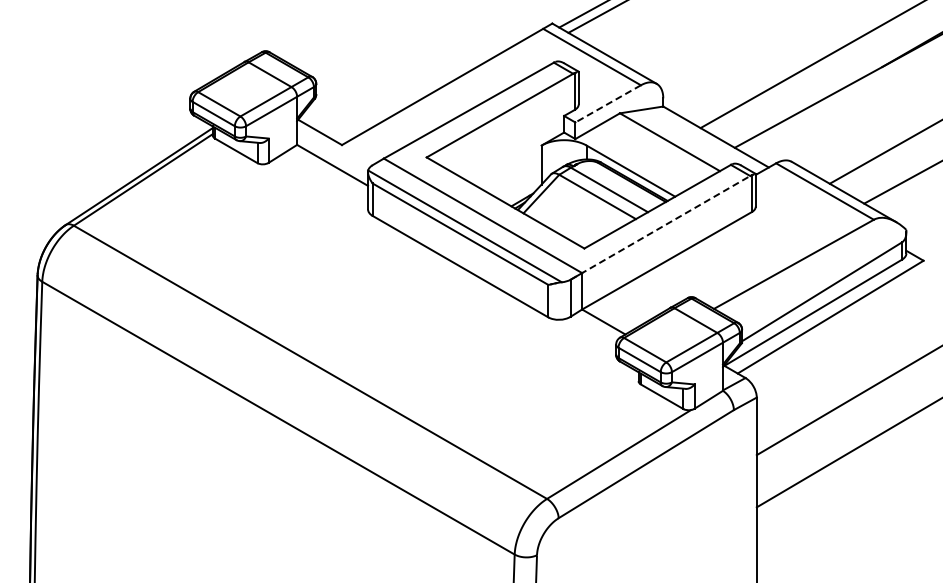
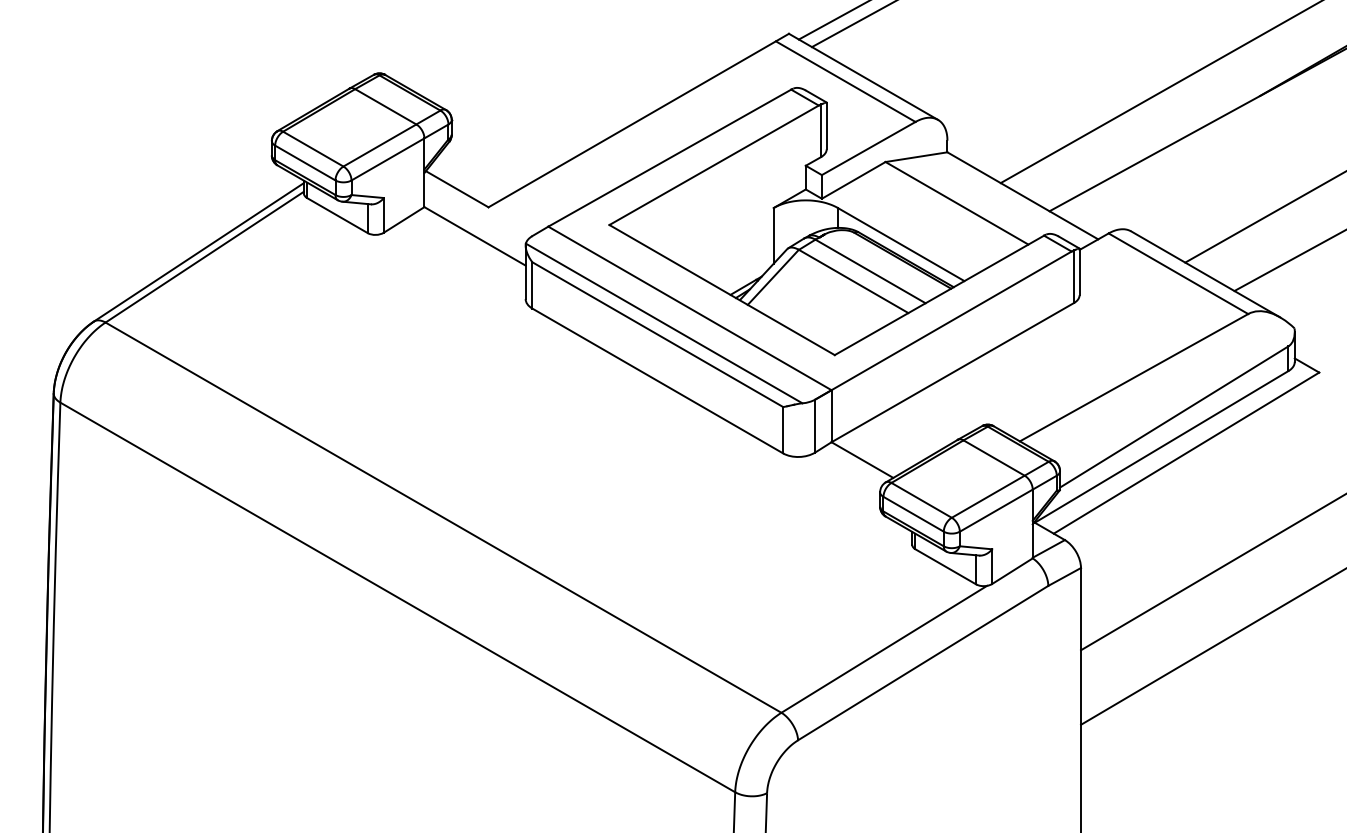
line: (608, 103) -> (869, 147), dashed -> solid
line: (660, 227) -> (943, 325), dashed -> solid

